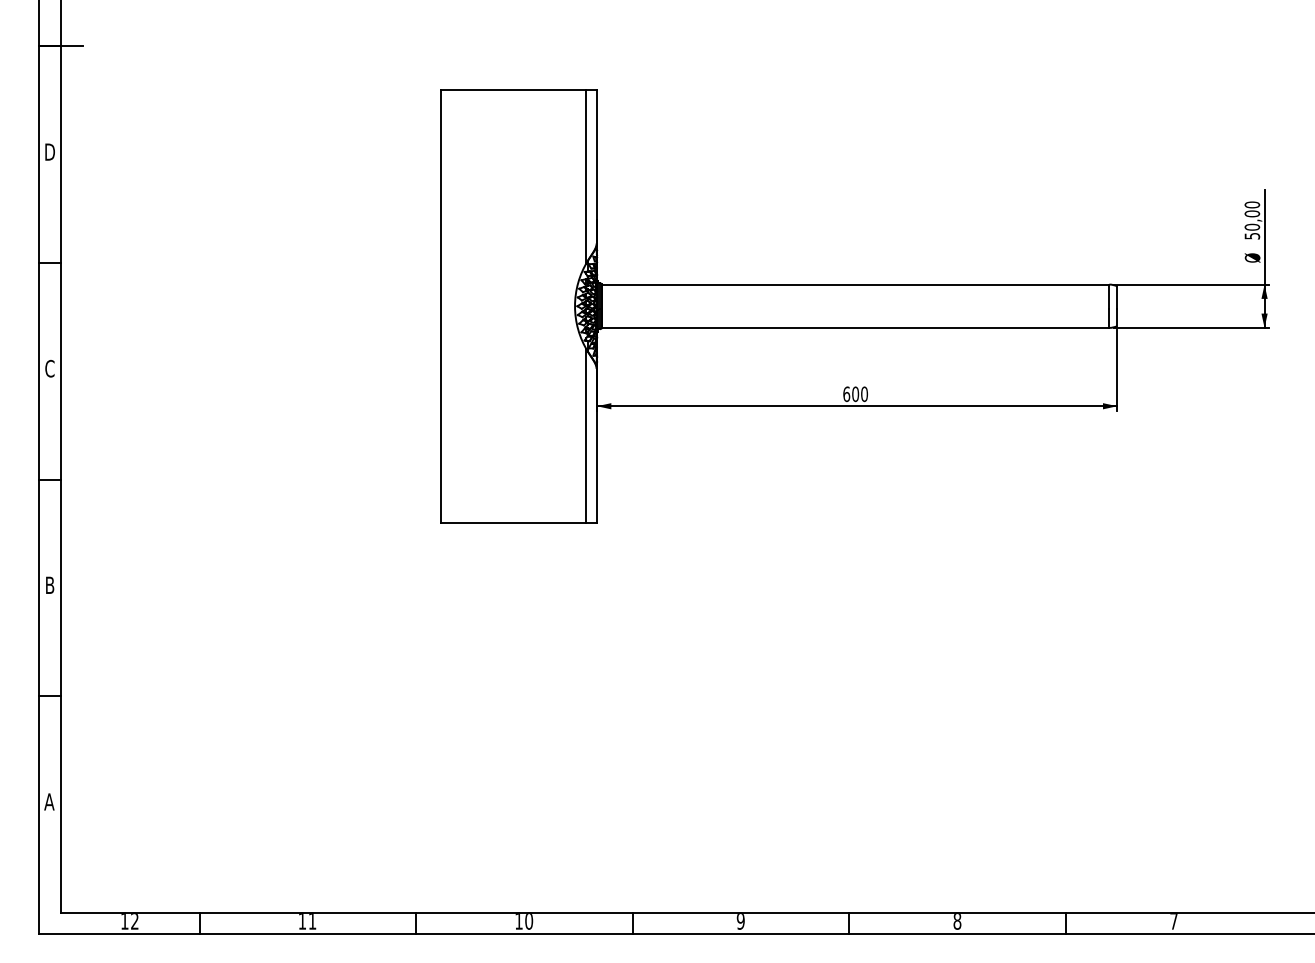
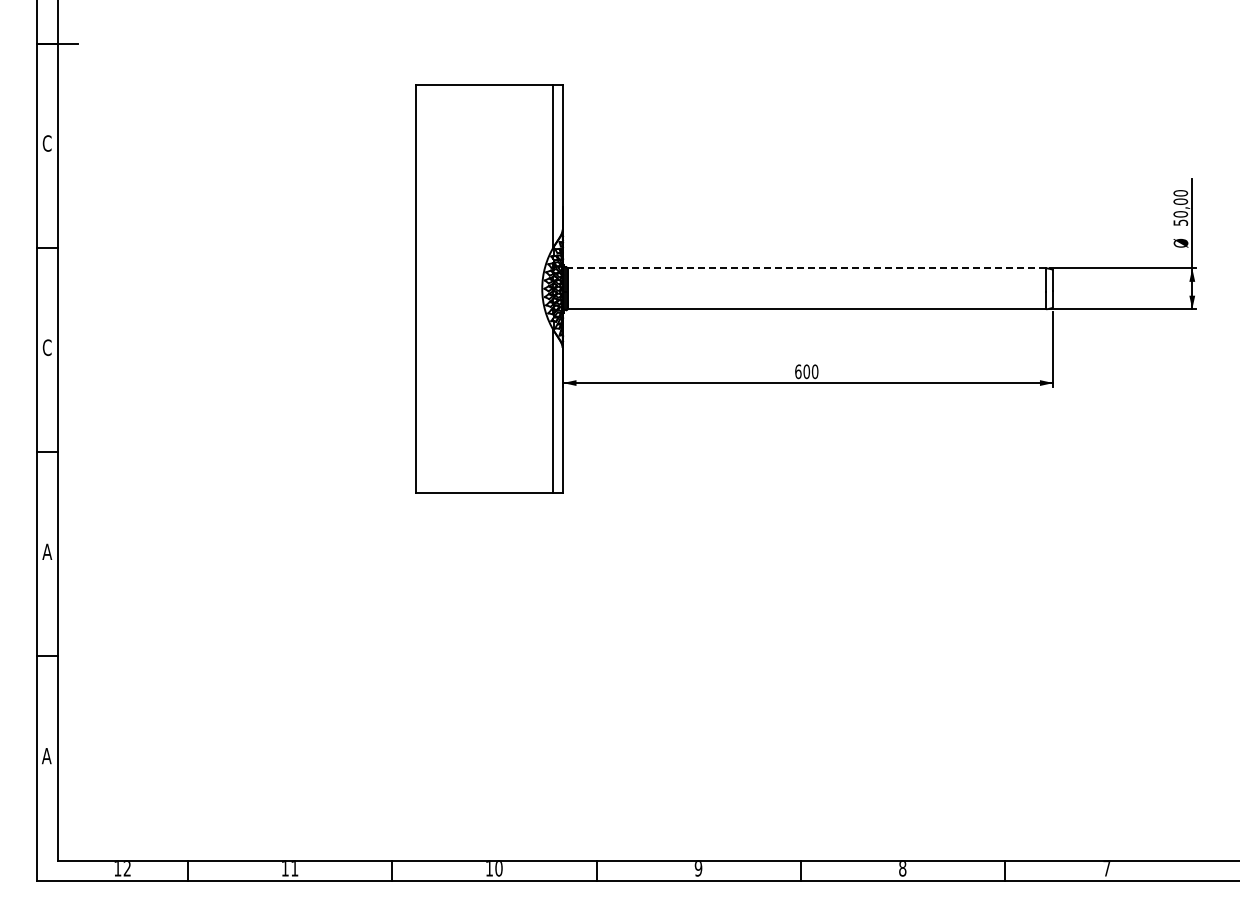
text: (50, 152) -> (47, 143), D -> C
line: (855, 284) -> (806, 268), solid -> dashed
text: (50, 584) -> (47, 551), B -> A

